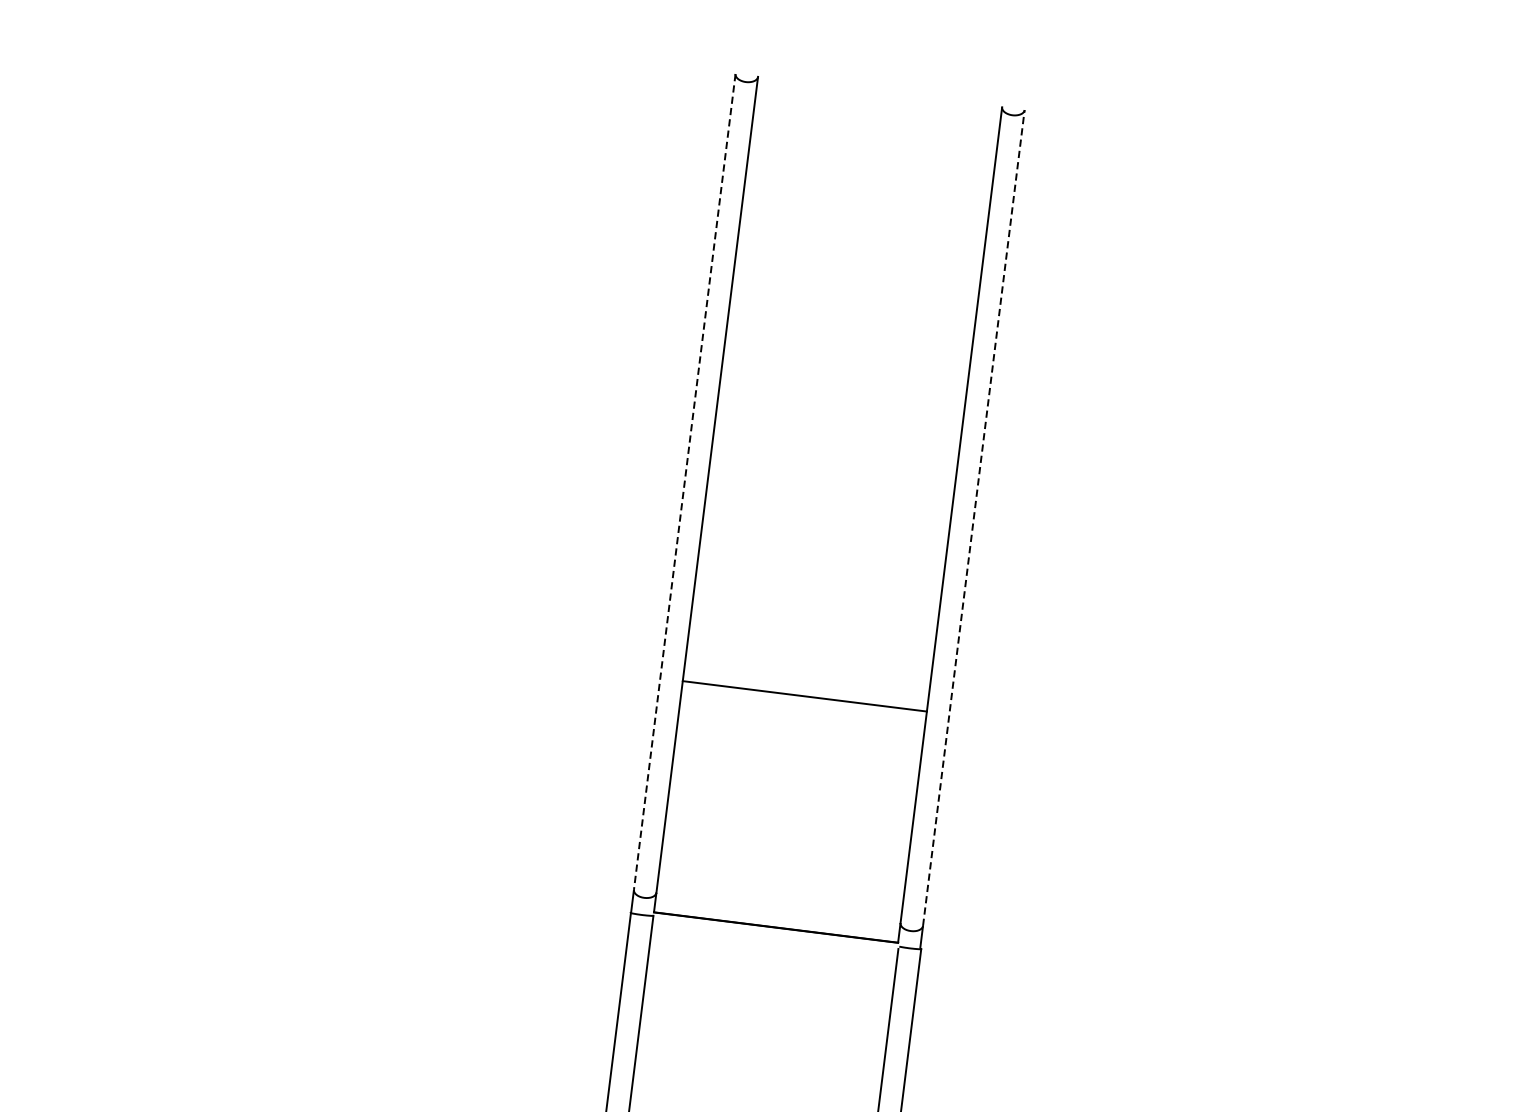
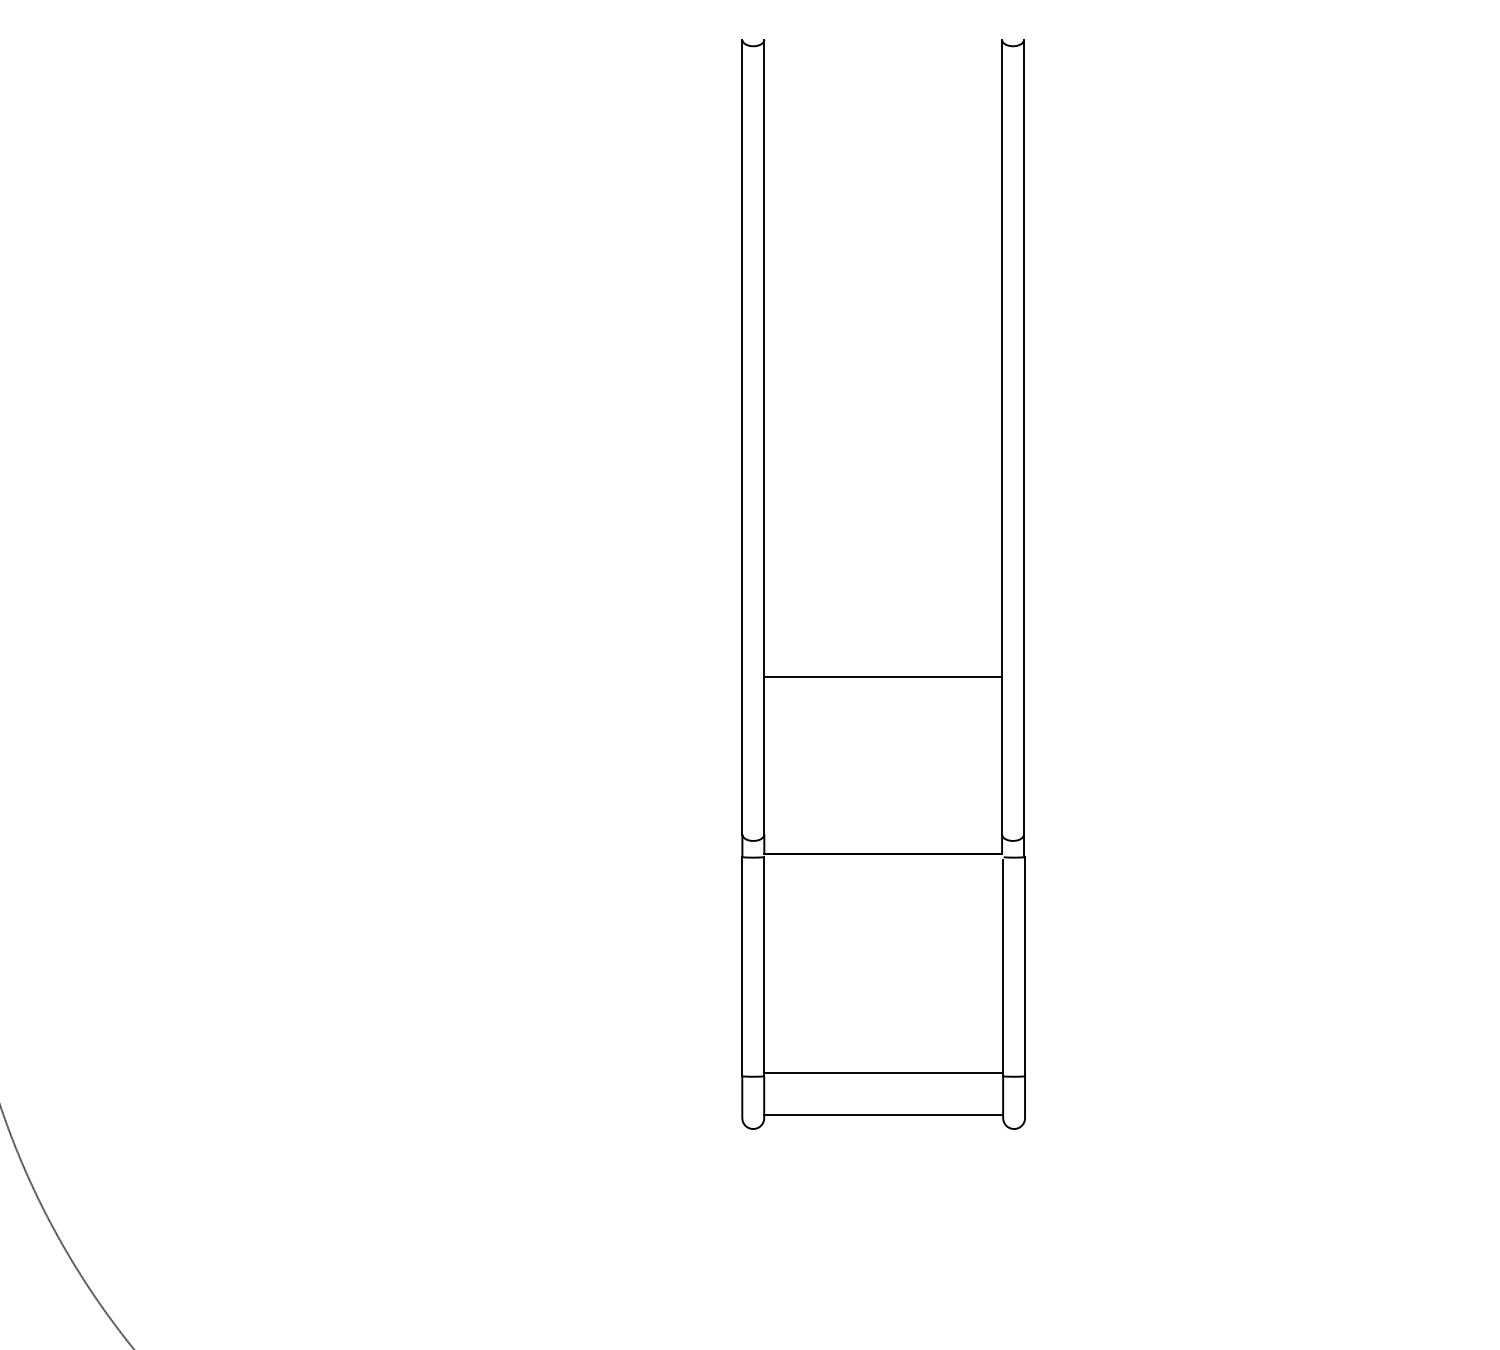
line: (684, 482) -> (742, 437), dashed -> solid
line: (974, 517) -> (1024, 436), dashed -> solid
line: (805, 696) -> (883, 677), moved

